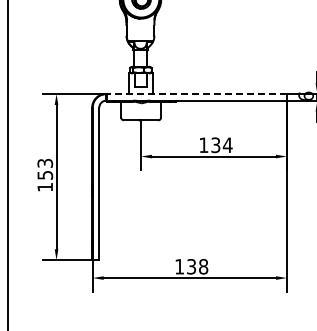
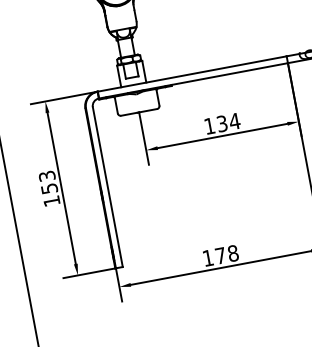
line: (196, 94) -> (192, 74), dashed -> solid
text: (191, 266) -> (220, 255), 138 -> 178

